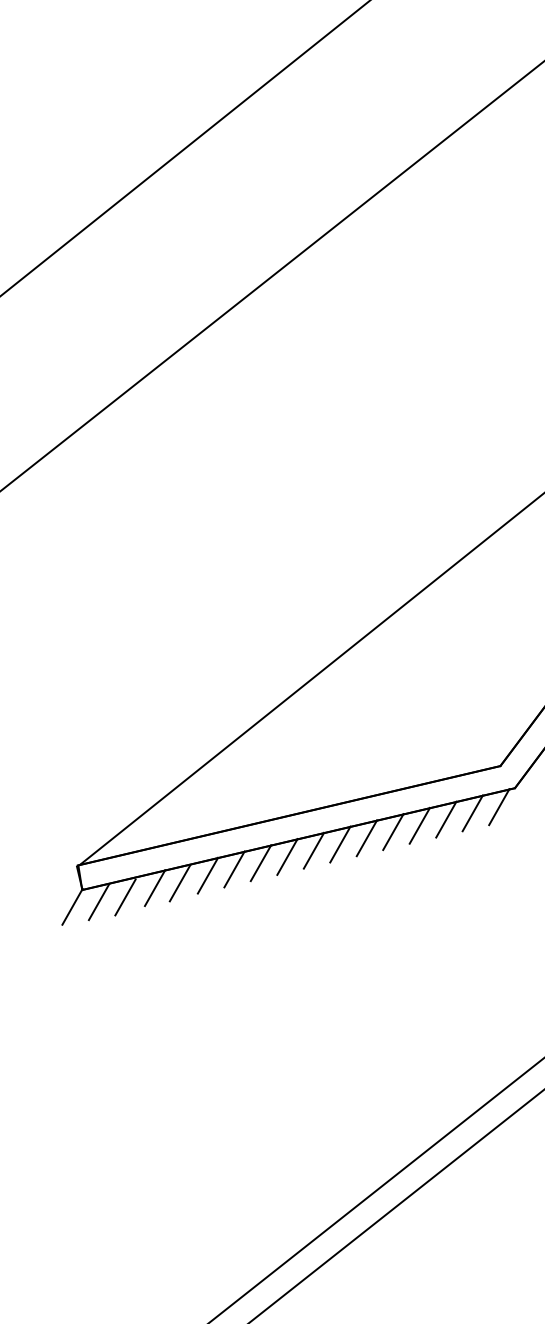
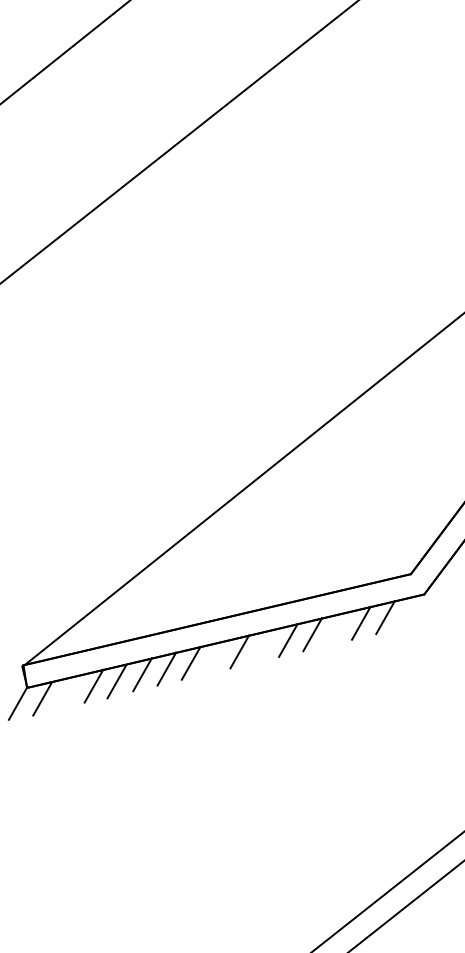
line: (499, 807) -> (410, 612), removed
line: (419, 825) -> (336, 628), removed
line: (340, 844) -> (264, 646), removed
line: (287, 856) -> (215, 657), removed
line: (125, 897) -> (66, 694), removed

